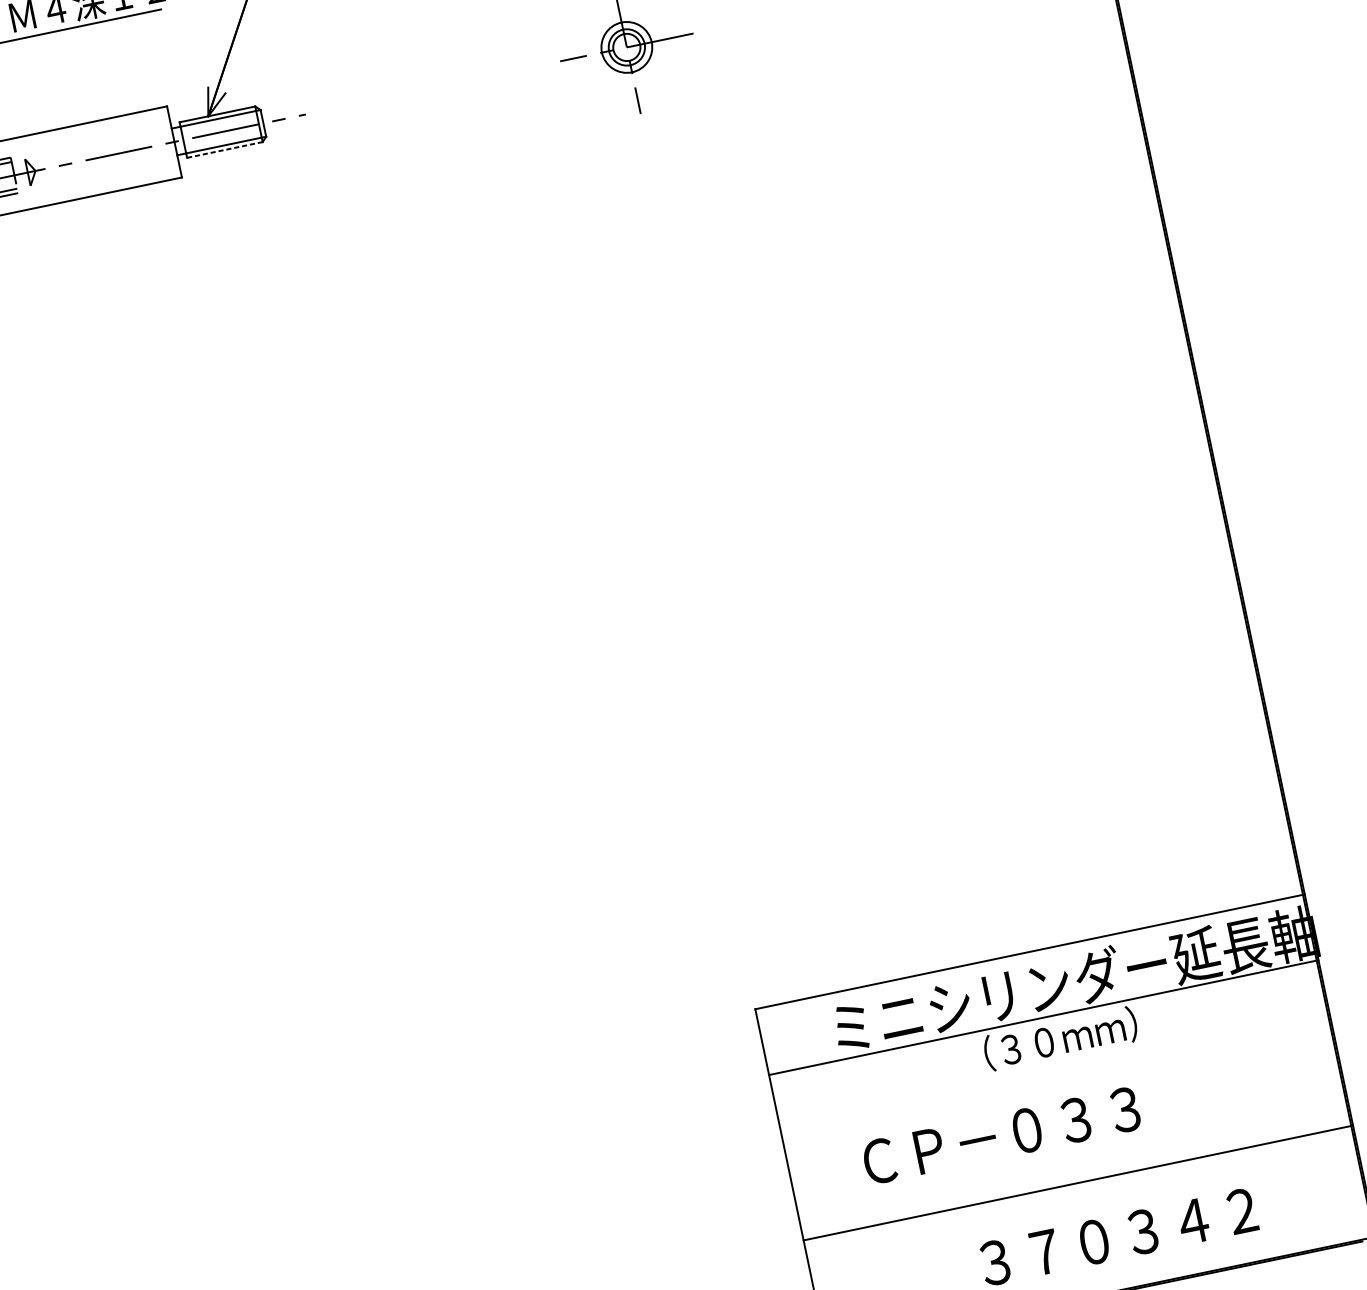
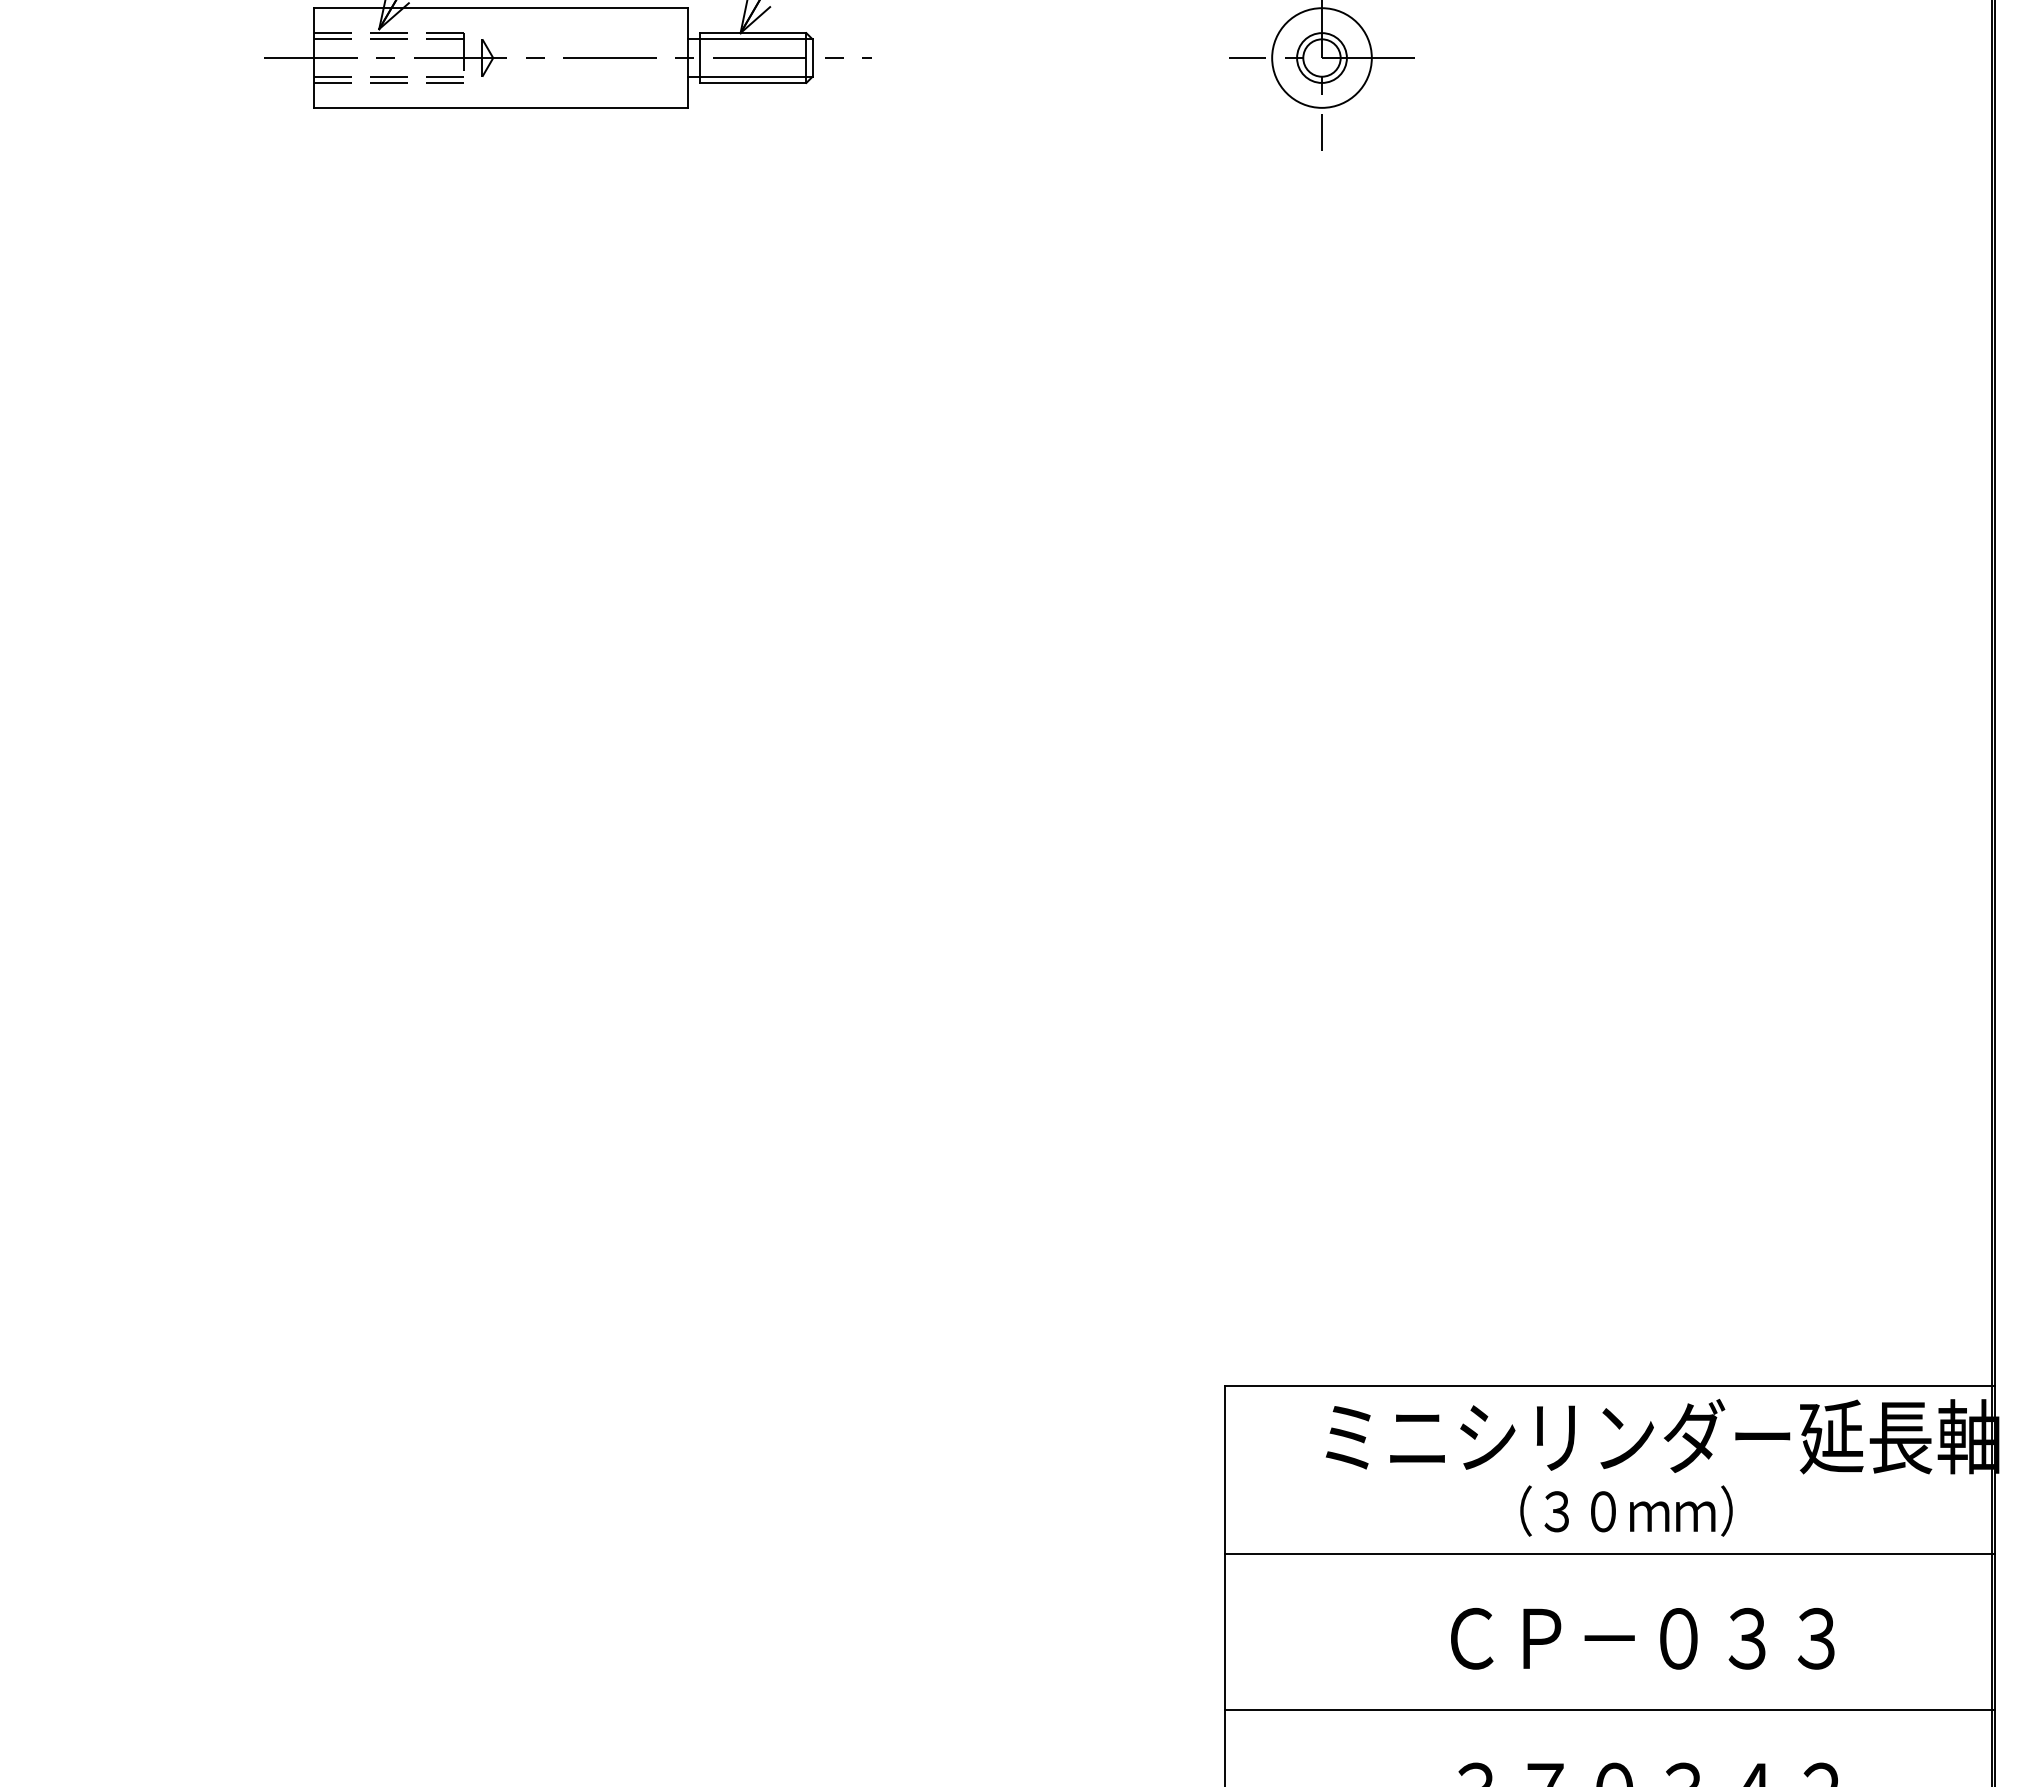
circle: (626, 47) -> (1321, 57), size x1.43
line: (224, 149) -> (753, 82), dashed -> solid
line: (1043, 1017) -> (1609, 1553), moved
text: (1001, 1135) -> (1642, 1638), moved

